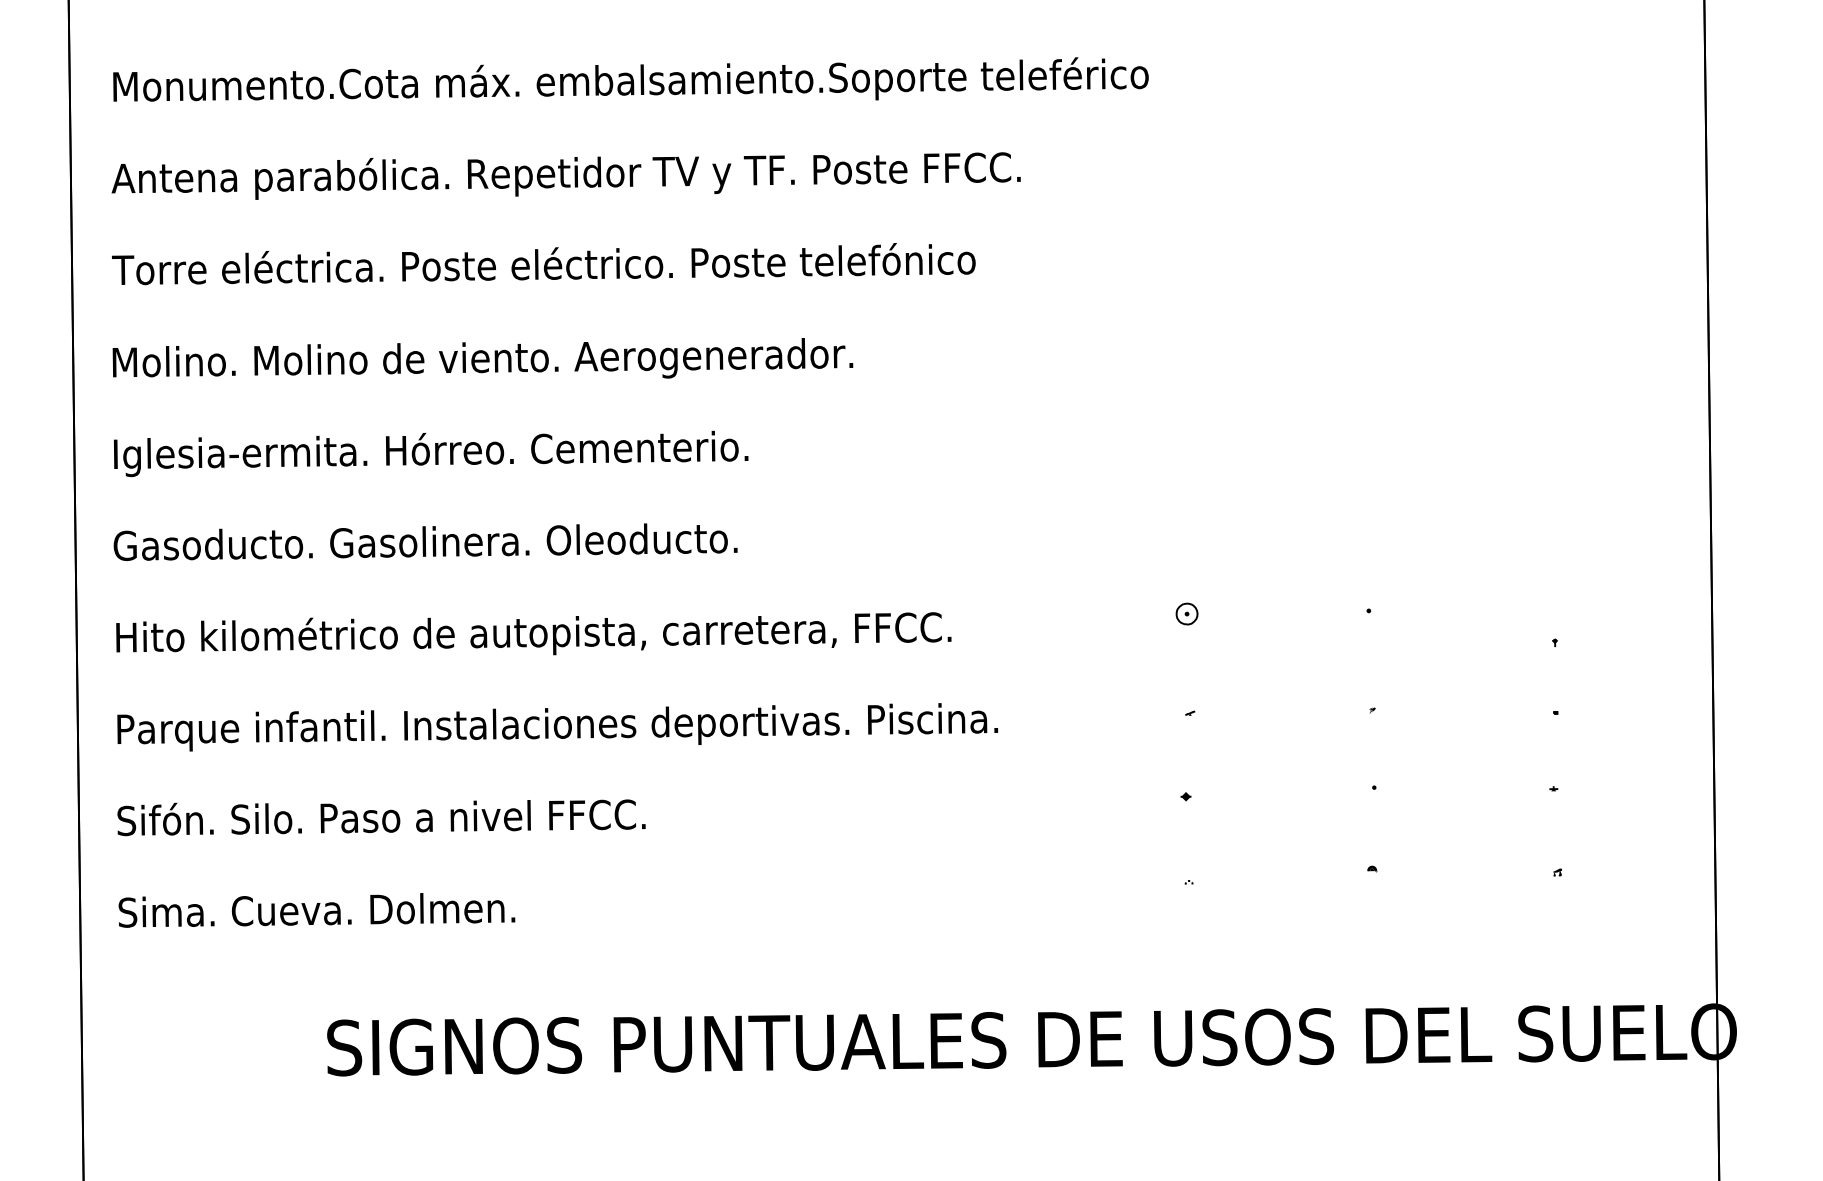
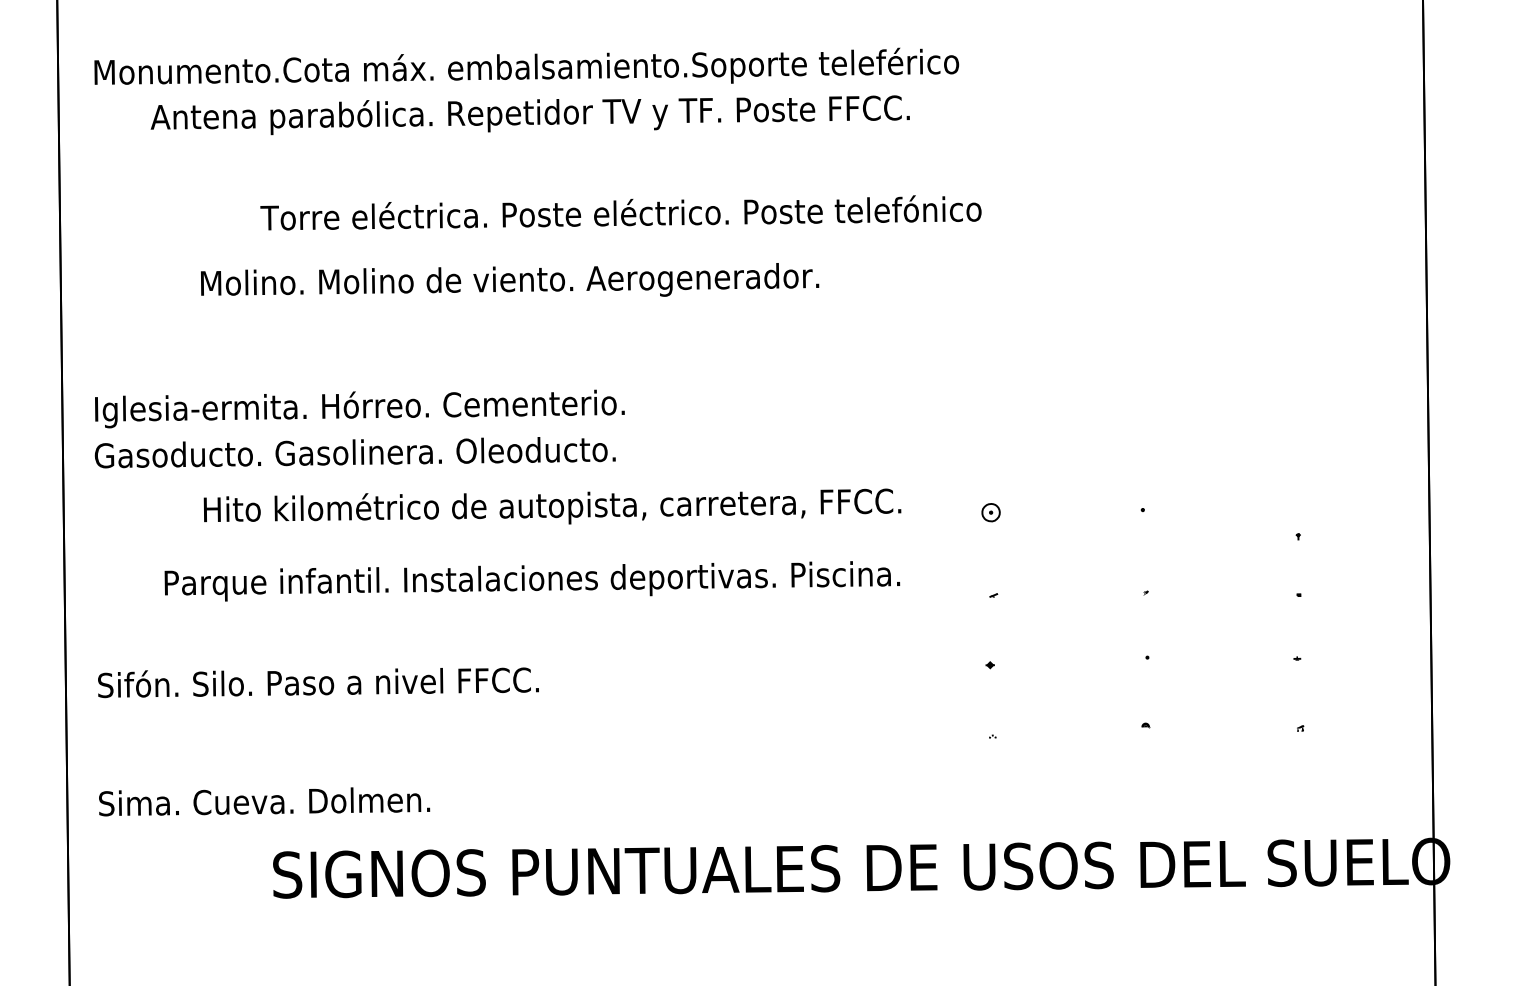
text: (565, 175) -> (529, 114), moved
text: (543, 264) -> (620, 213), moved
text: (482, 358) -> (509, 280), moved
text: (431, 453) -> (360, 408), moved
text: (533, 633) -> (552, 506), moved
text: (557, 727) -> (532, 581), moved
text: (316, 910) -> (264, 801), moved

